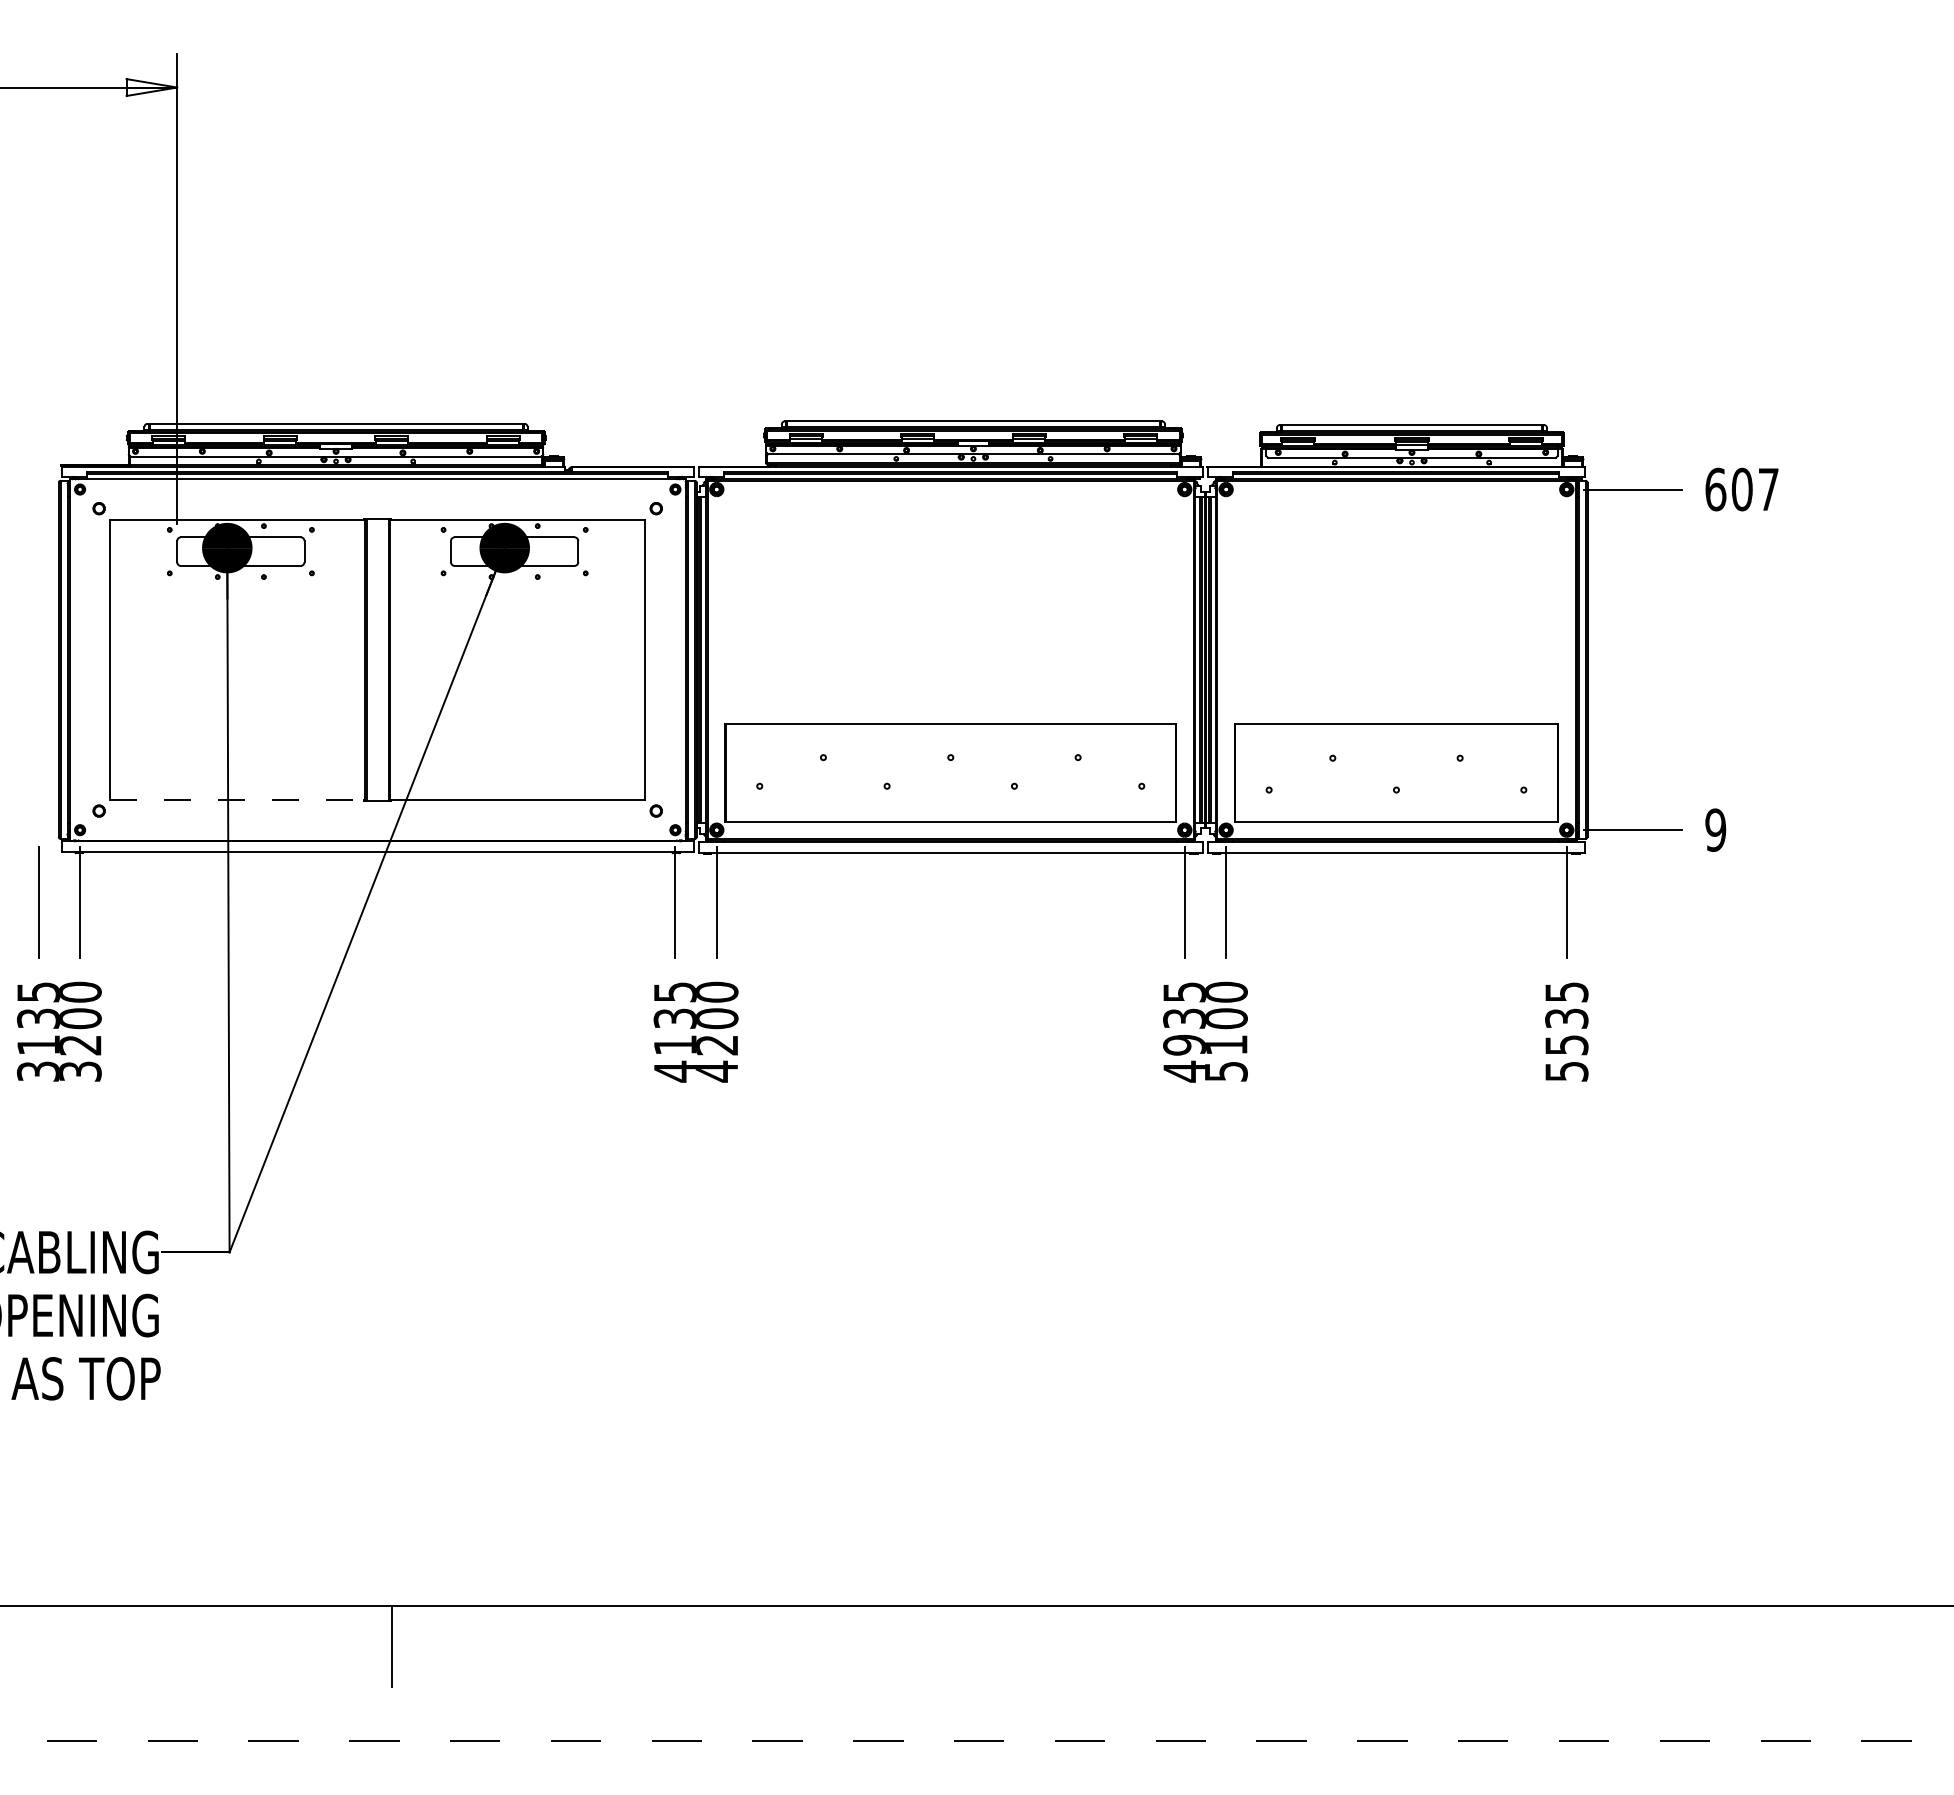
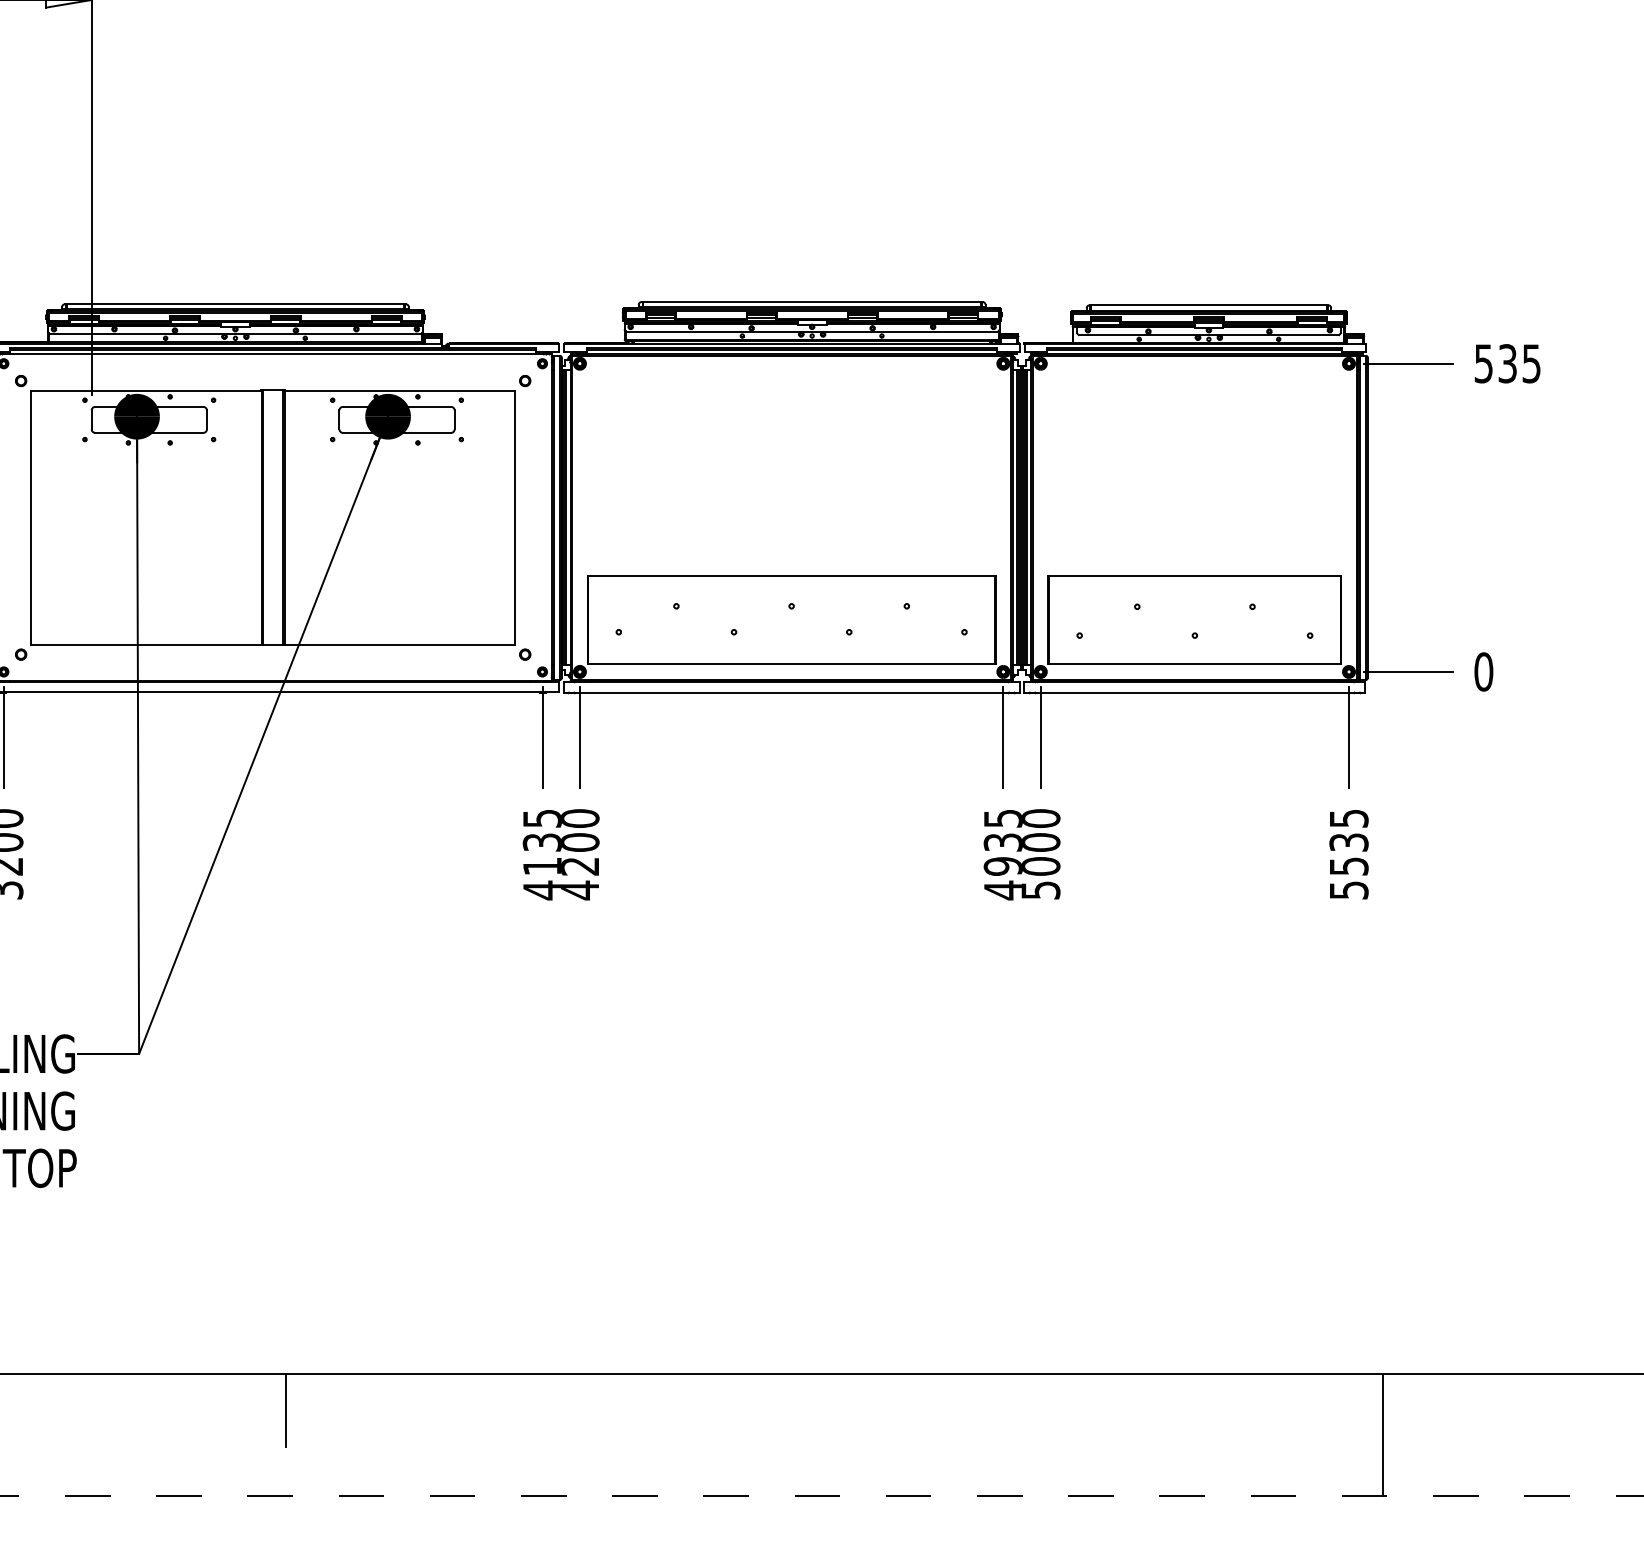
text: (1741, 489) -> (1507, 363), 607 -> 535
line: (237, 799) -> (146, 644), dashed -> solid
text: (1715, 829) -> (1483, 671), 9 -> 0
text: (1226, 1044) -> (1041, 865), 5100 -> 5000
line: (1604, 1673) -> (1383, 1434), added

